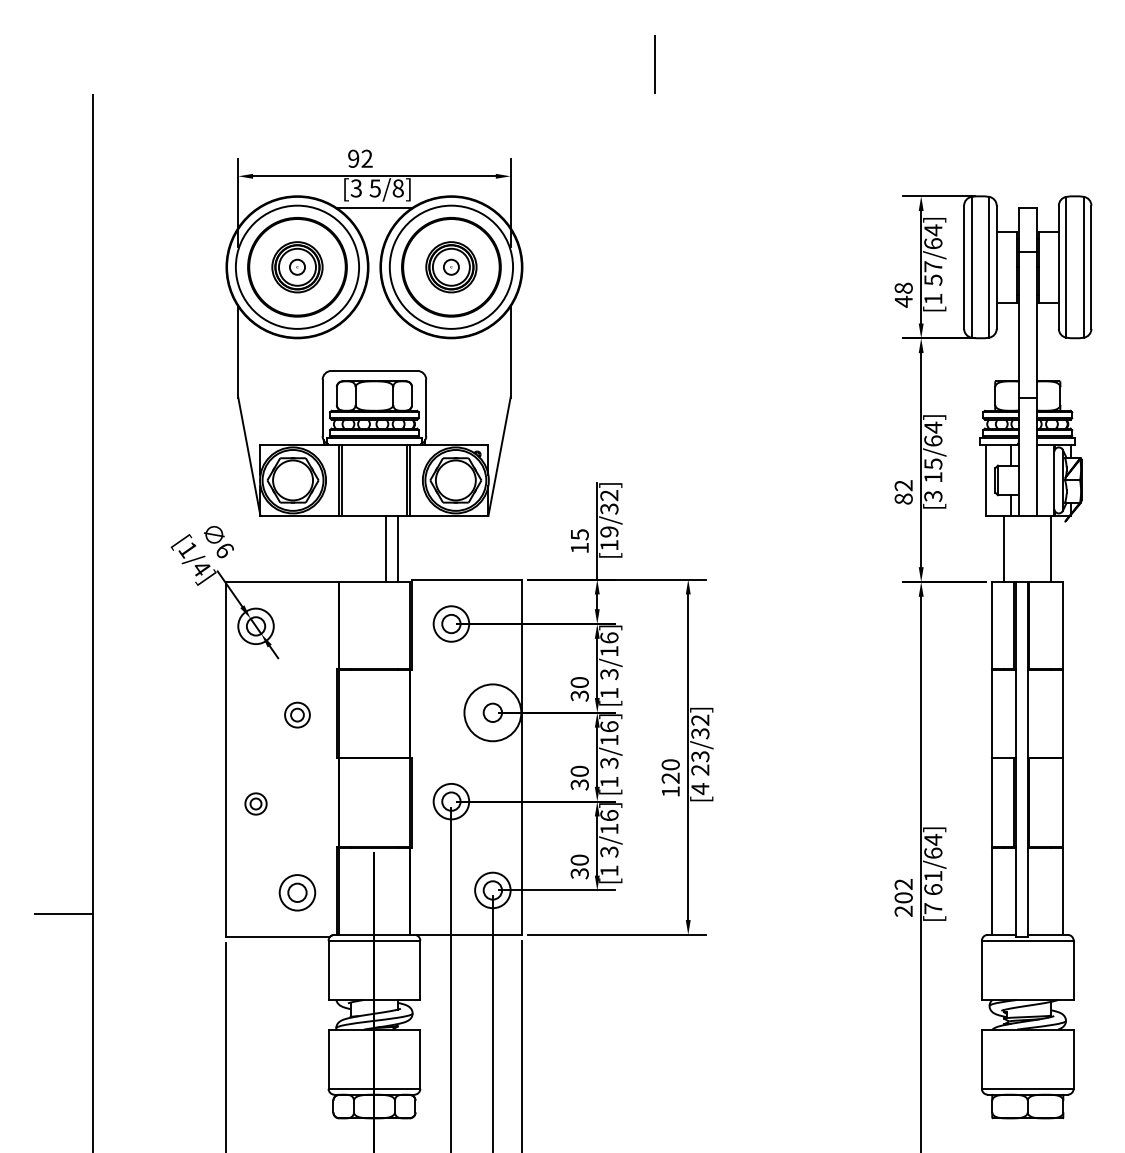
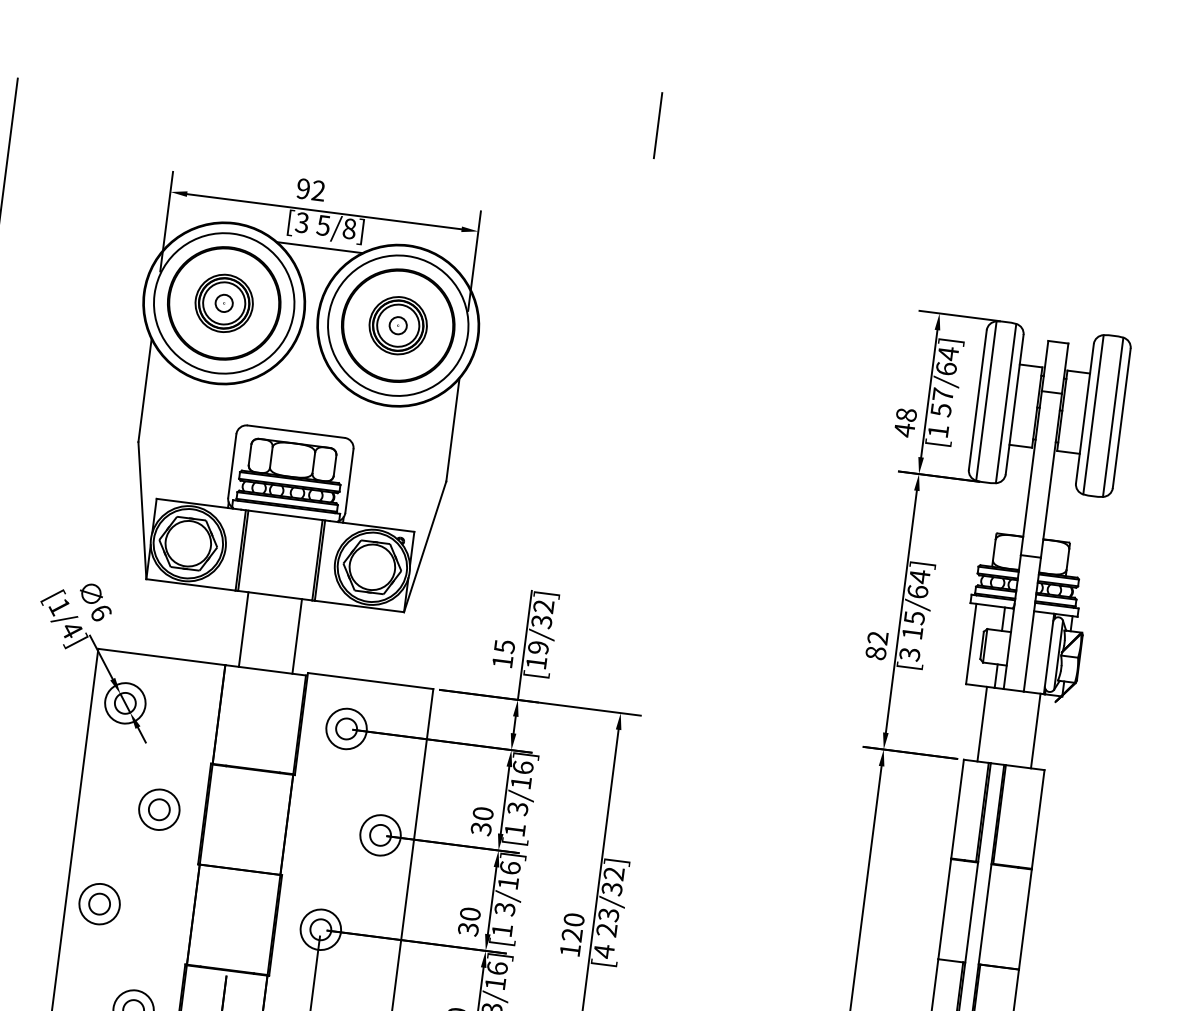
line: (385, 548) -> (243, 628), moved
circle: (492, 712) -> (380, 834), size x0.62
part: (297, 714) -> (159, 808), size x1.43
part: (255, 803) -> (99, 903), size x1.67

